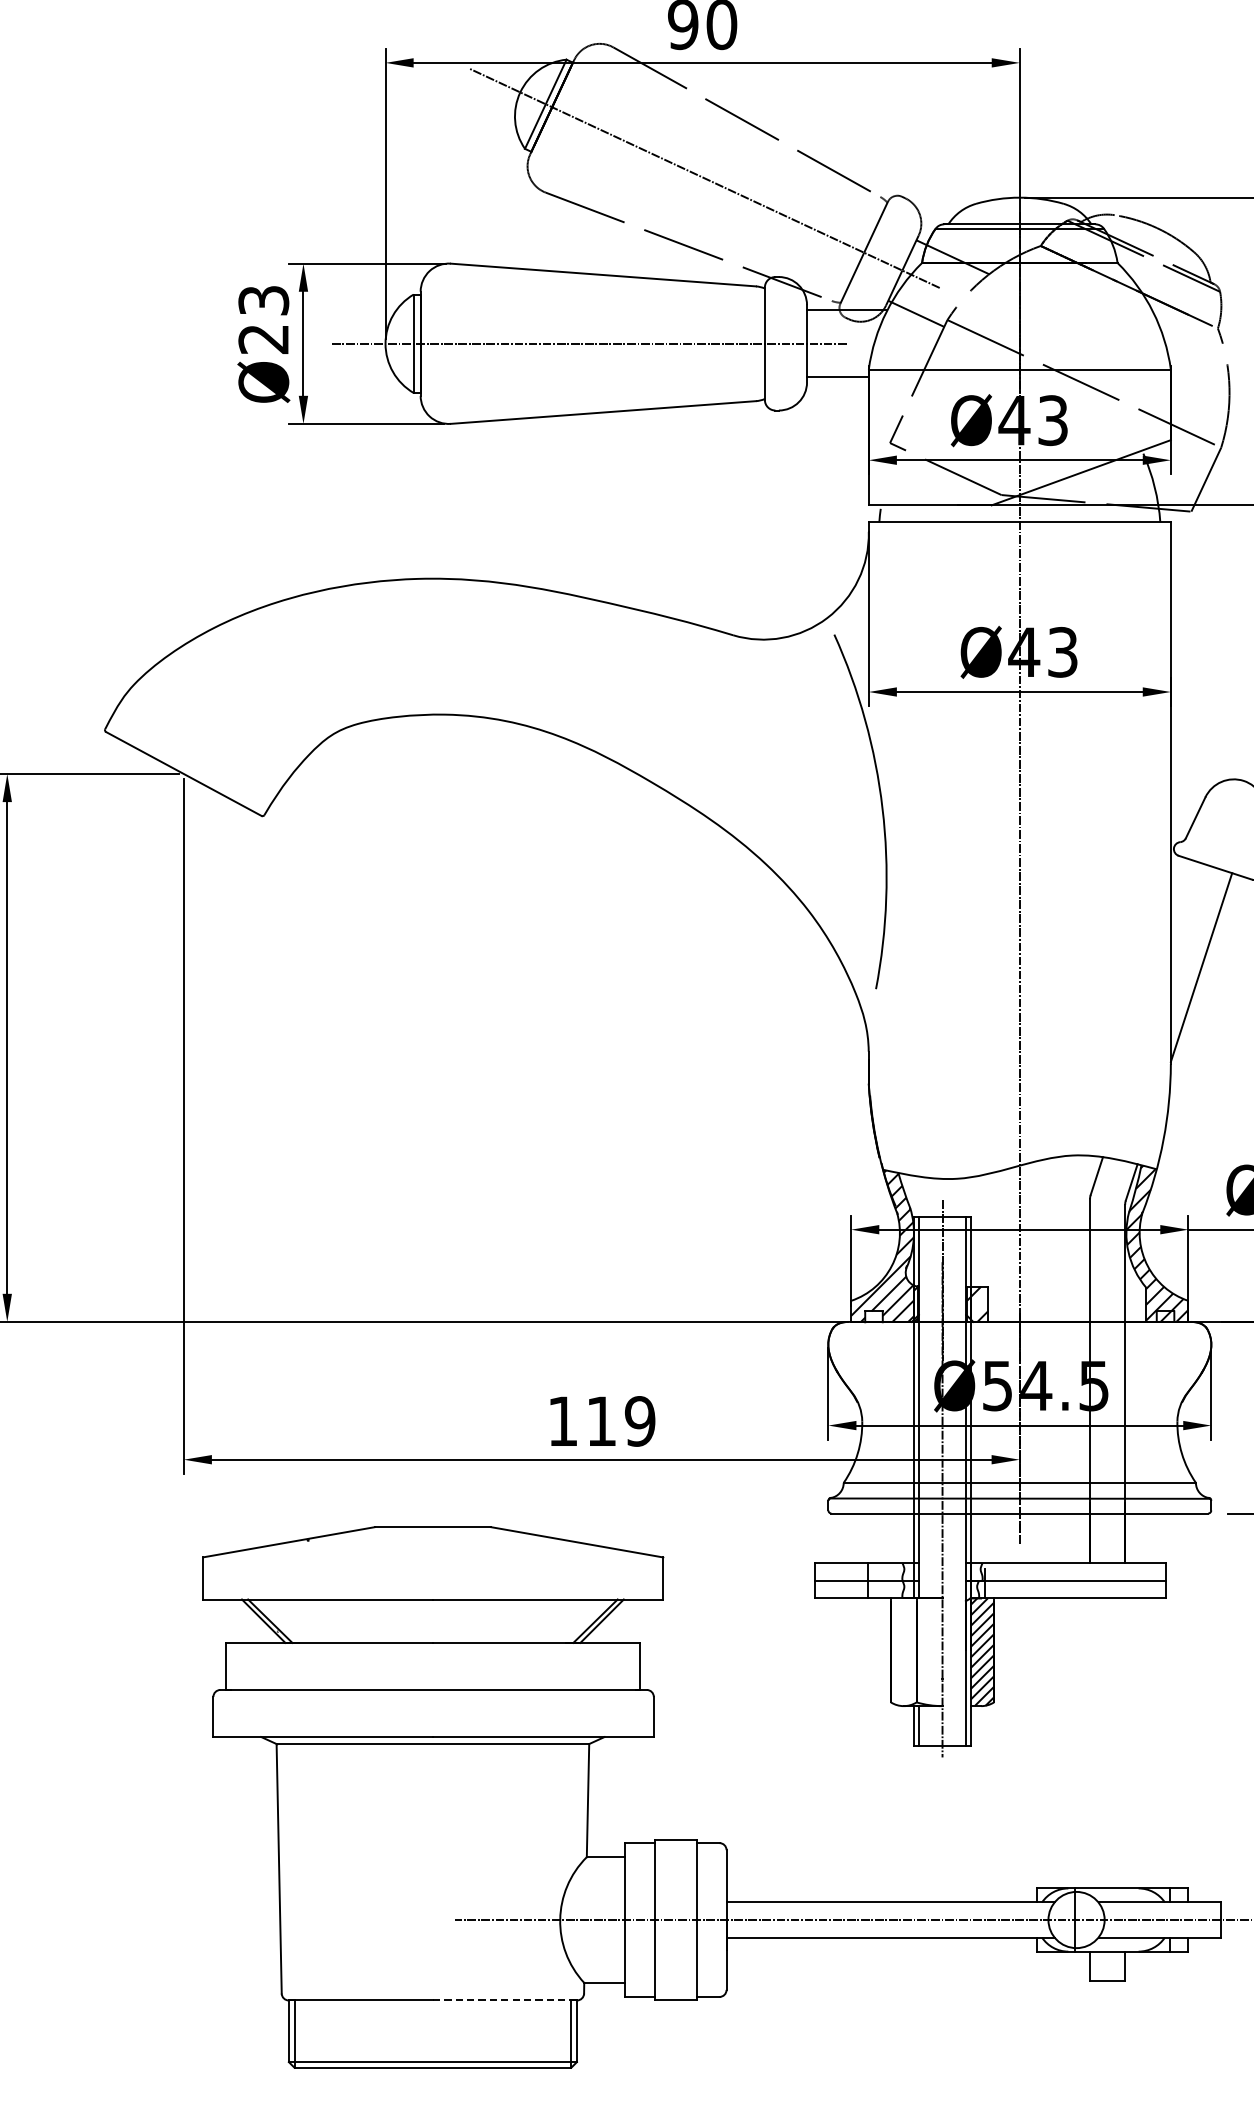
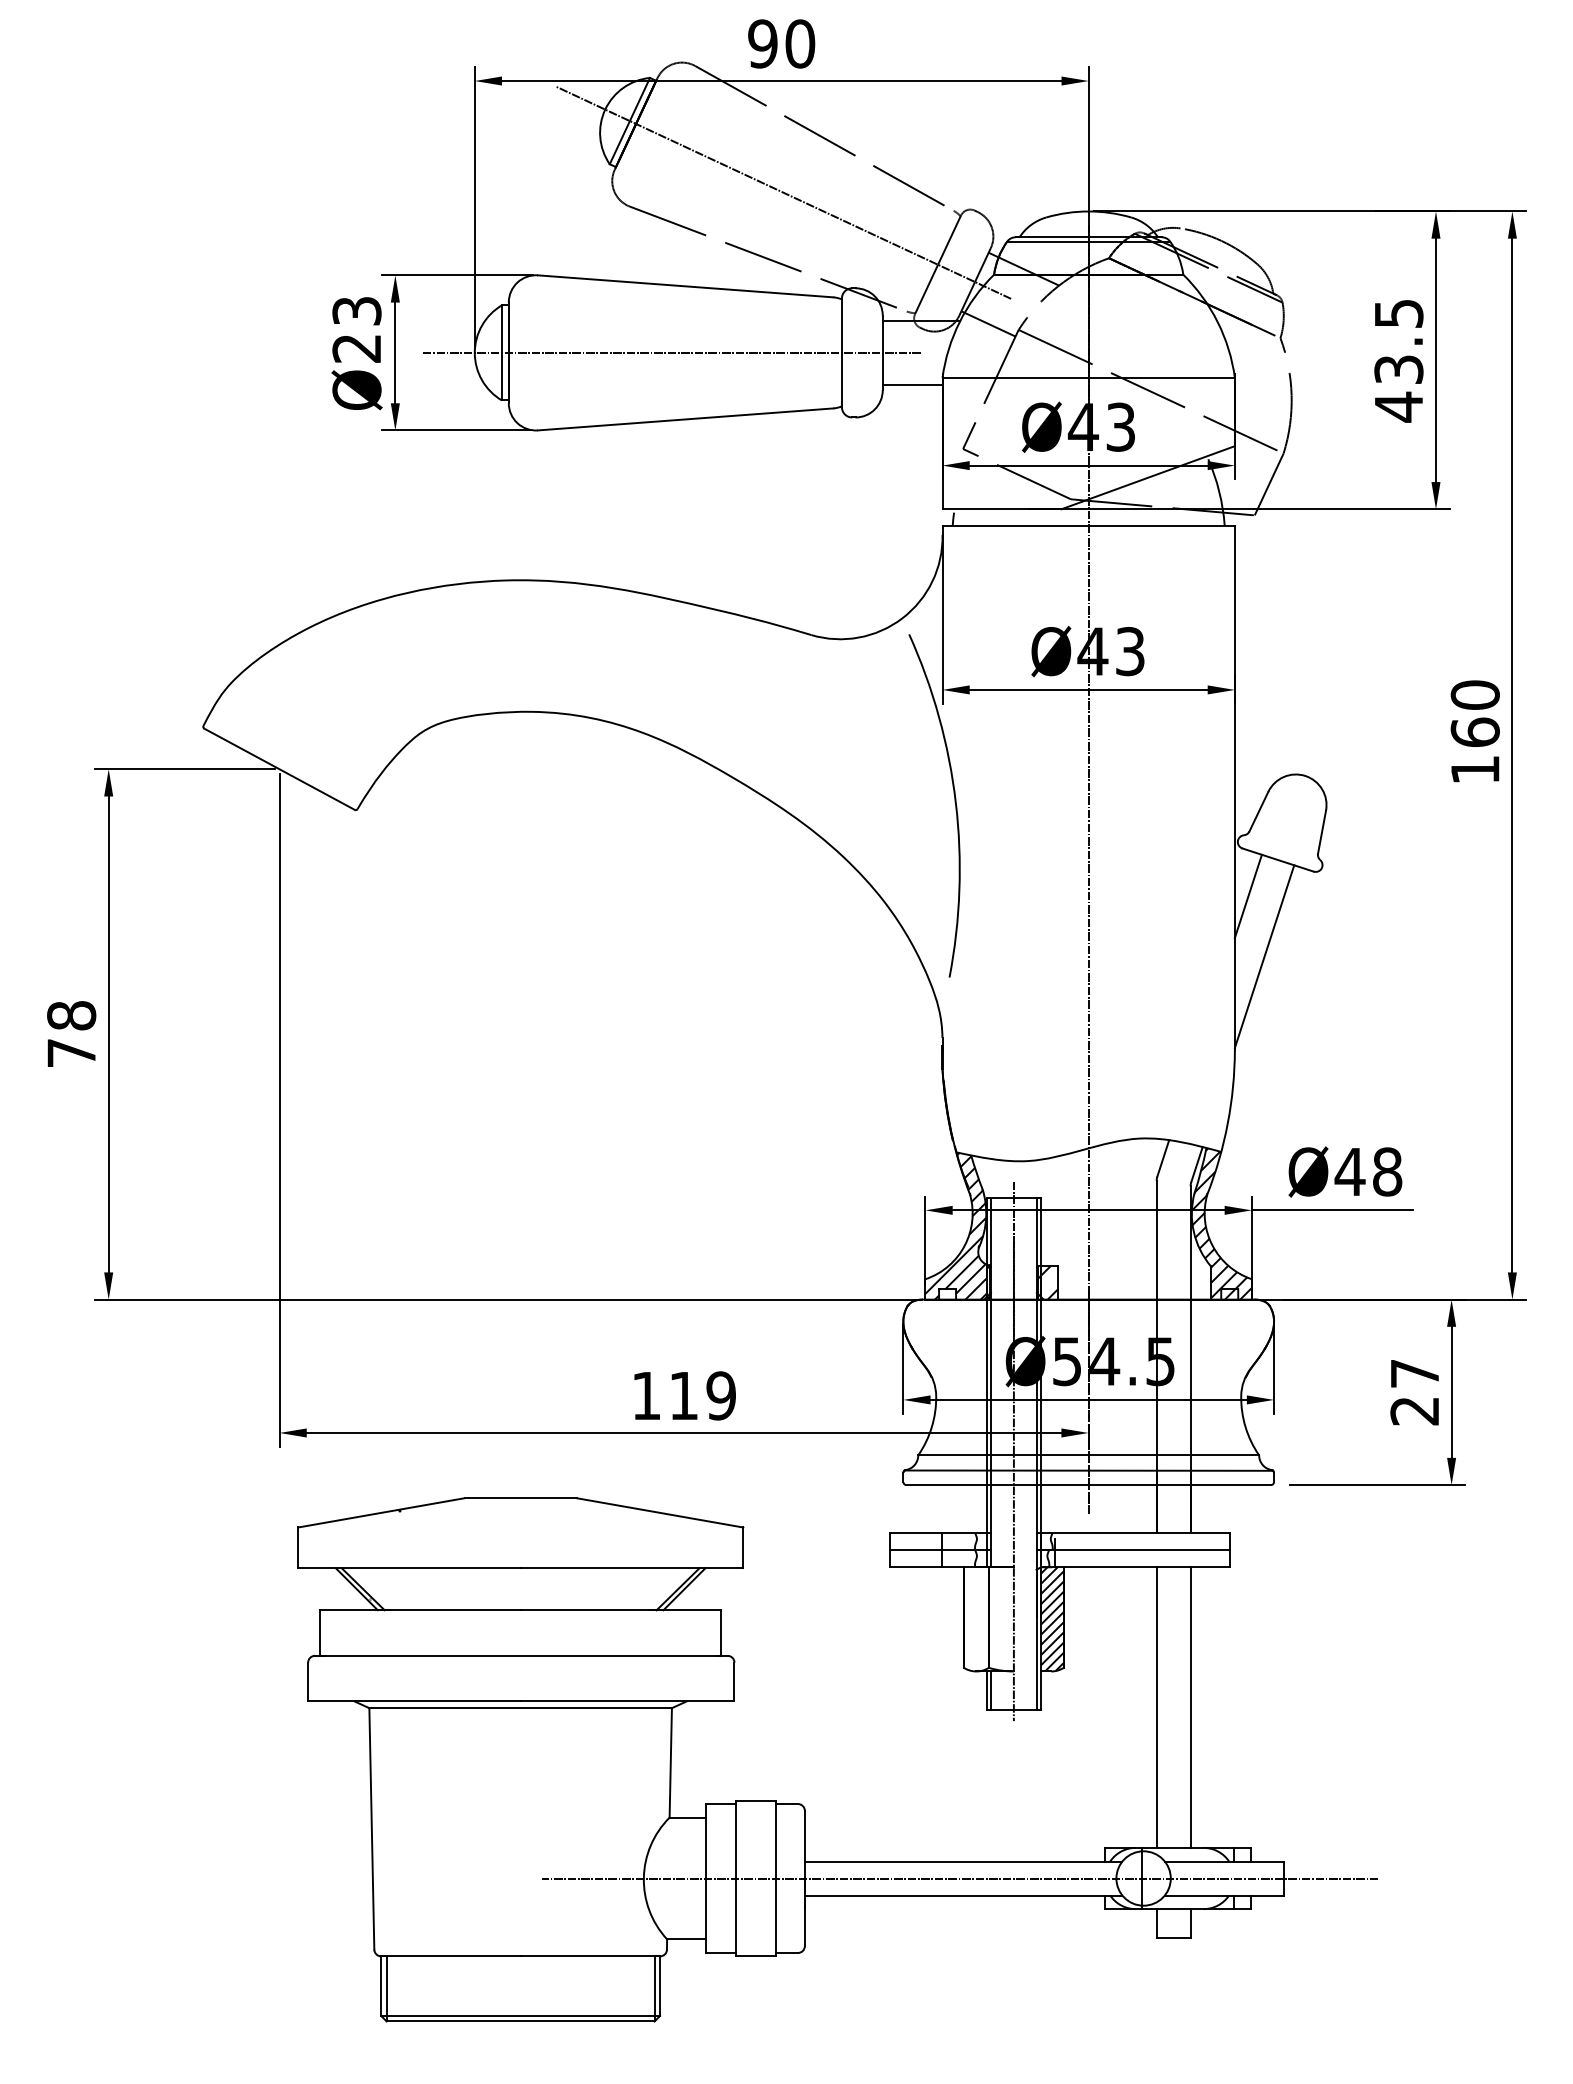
line: (1183, 904) -> (1247, 895), added
line: (1089, 1743) -> (1156, 1707), added
line: (1125, 1743) -> (1190, 1707), added
line: (505, 2000) -> (590, 1956), dashed -> solid

